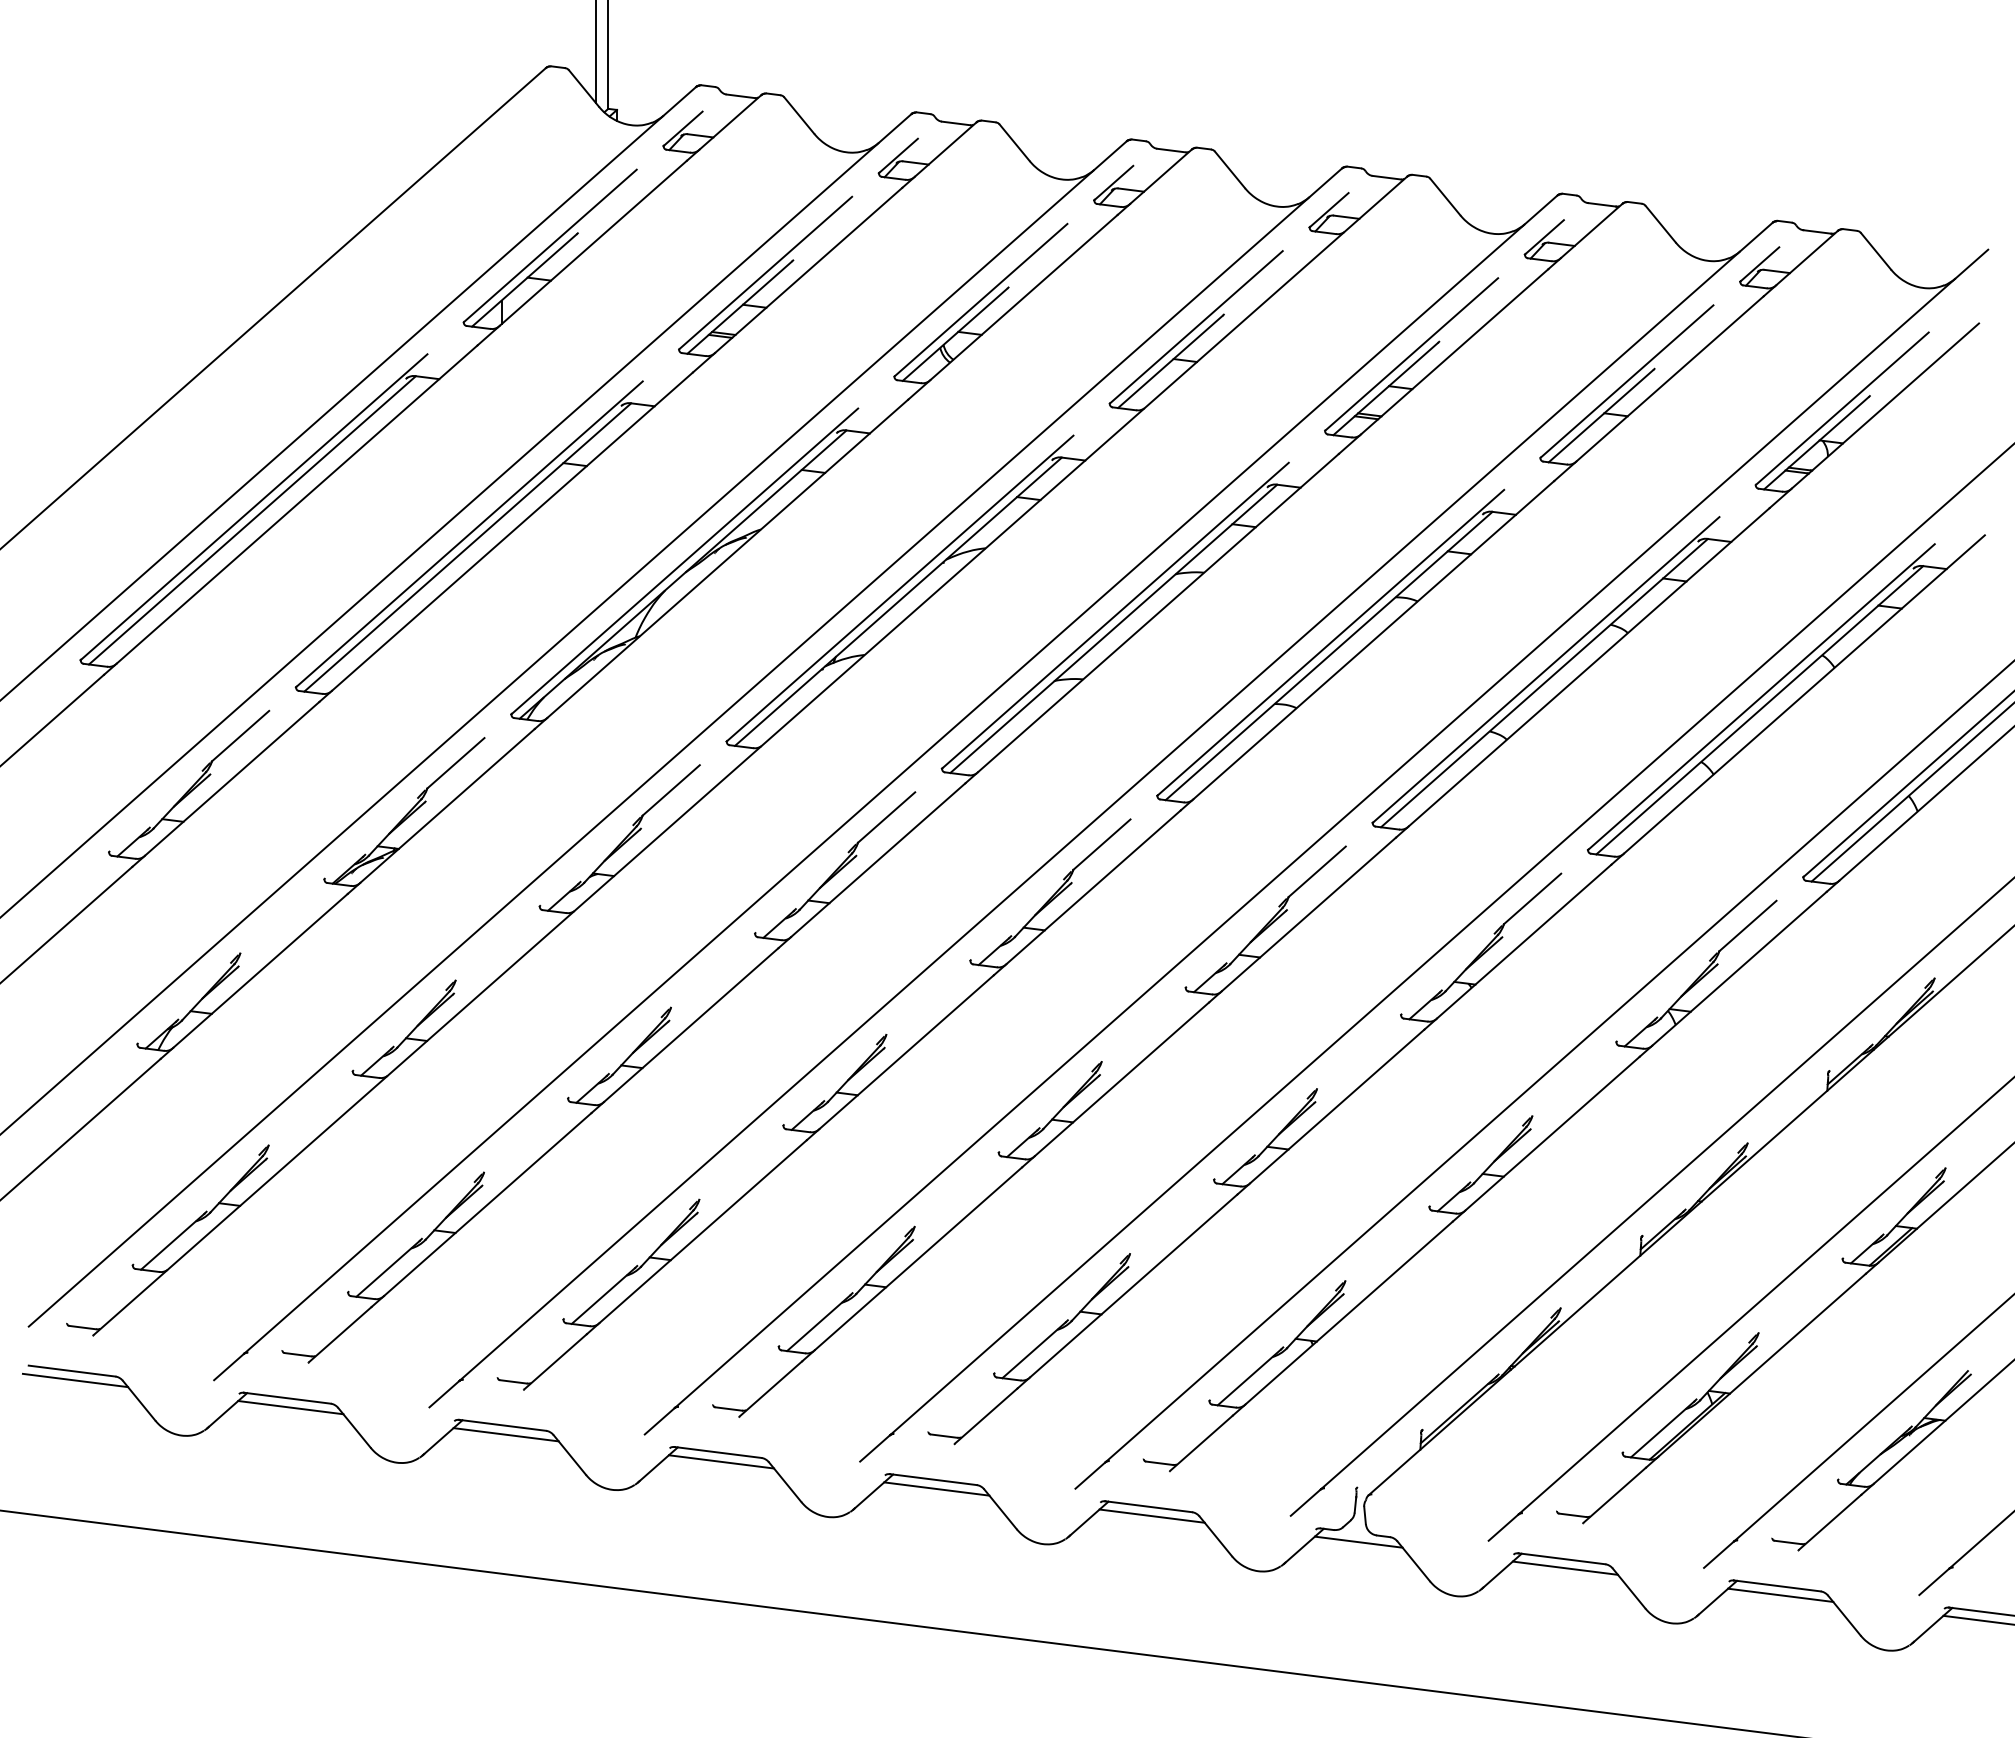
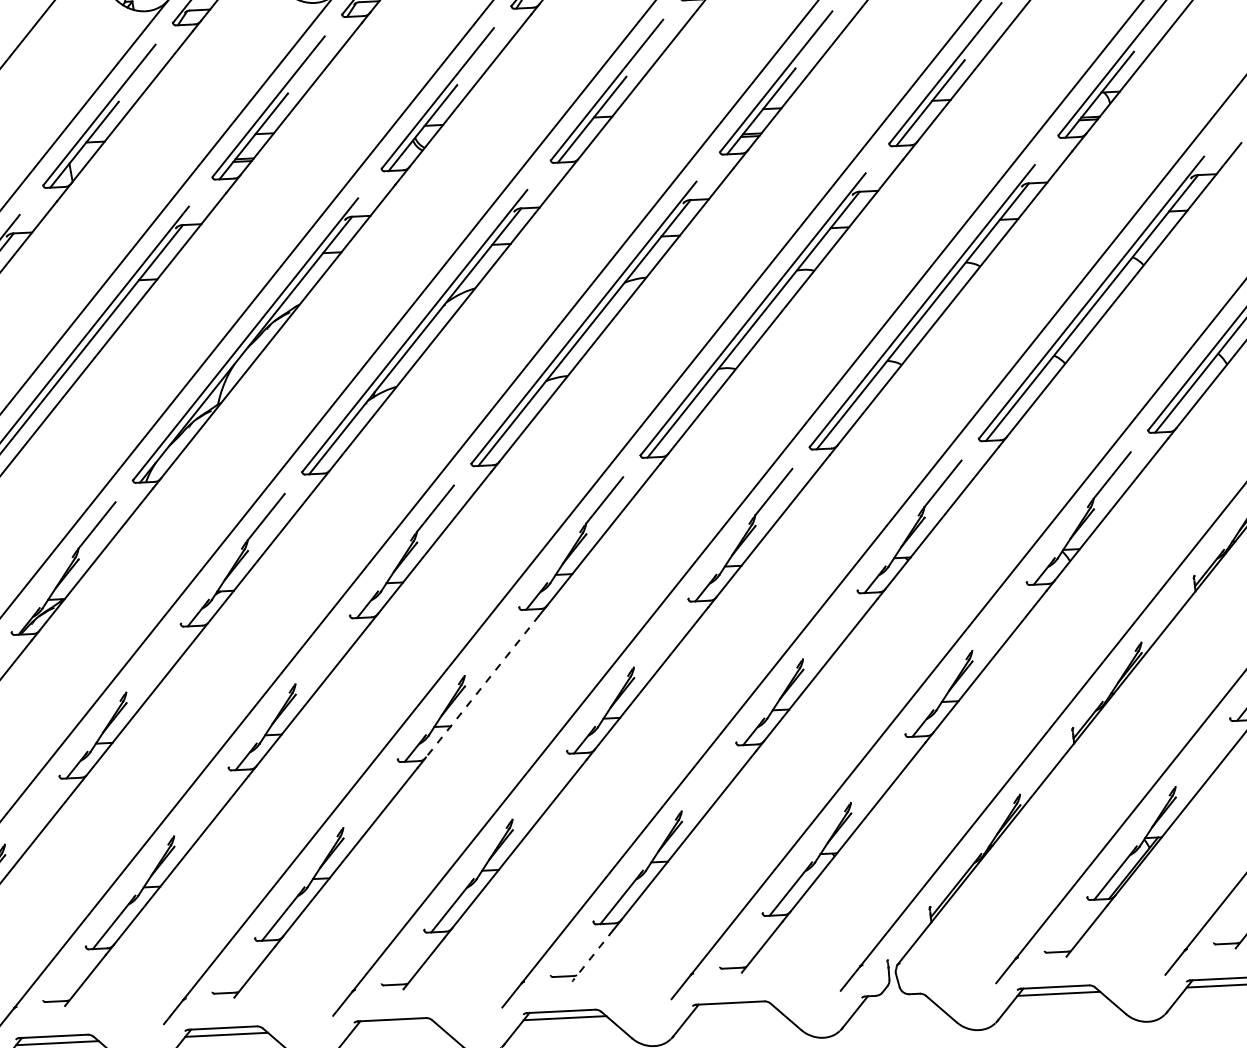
line: (906, 1052) -> (482, 686), solid -> dashed
line: (986, 1416) -> (593, 955), solid -> dashed
line: (721, 1461) -> (395, 1026), removed
line: (1151, 1515) -> (733, 1009), removed
line: (1358, 1541) -> (896, 1001), removed

